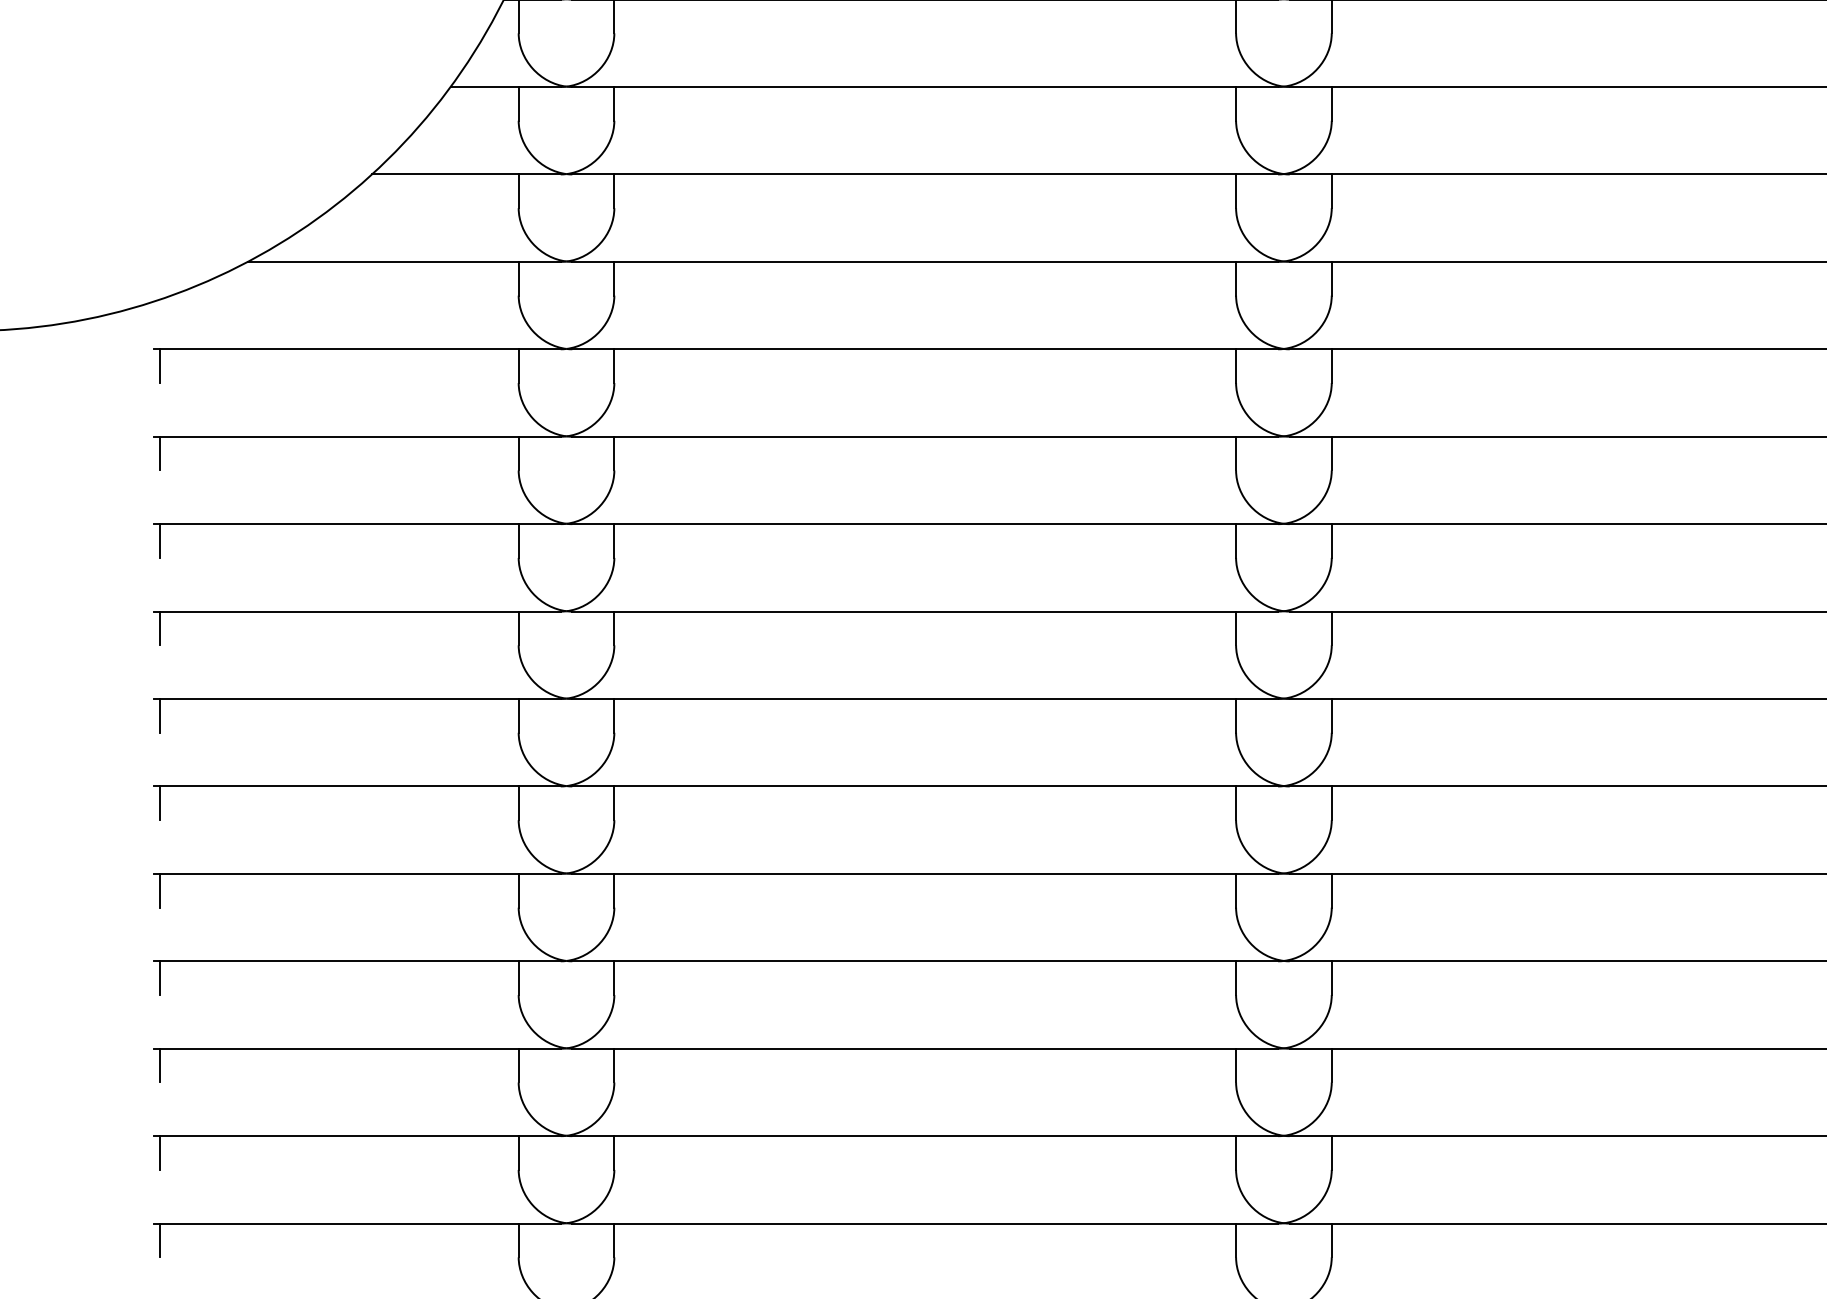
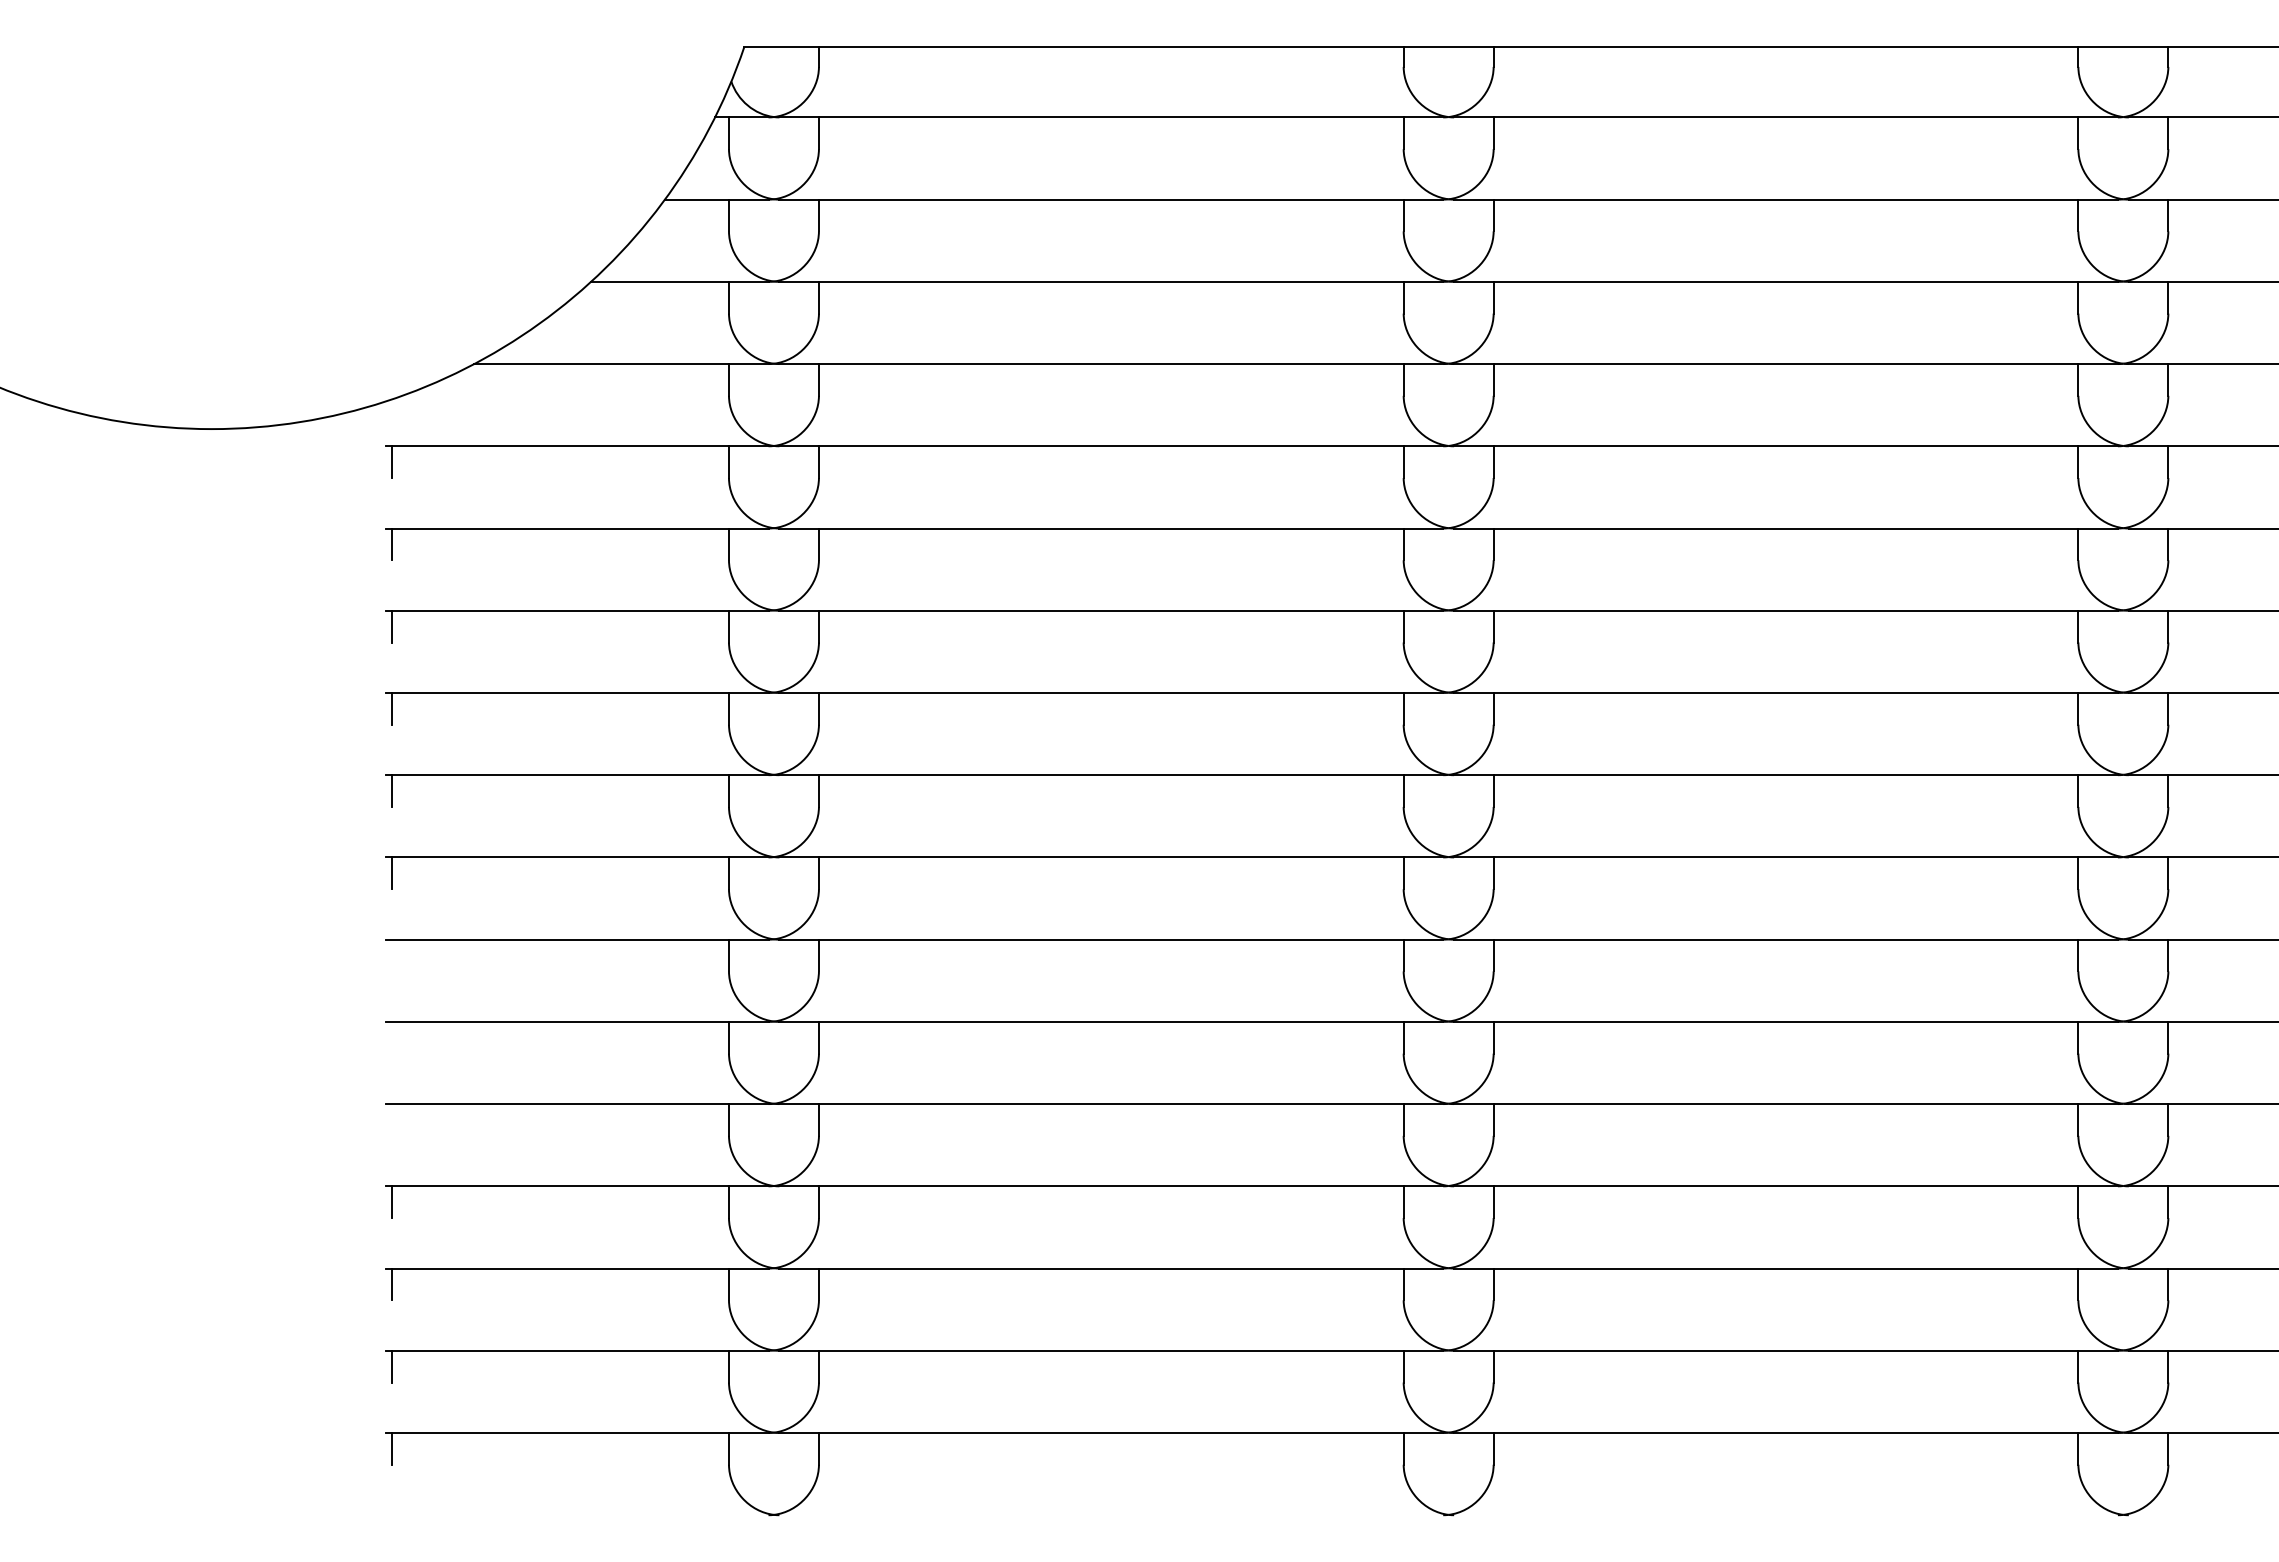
line: (159, 890) -> (391, 955), removed
line: (159, 977) -> (391, 1037), removed
line: (159, 1065) -> (391, 1119), removed

